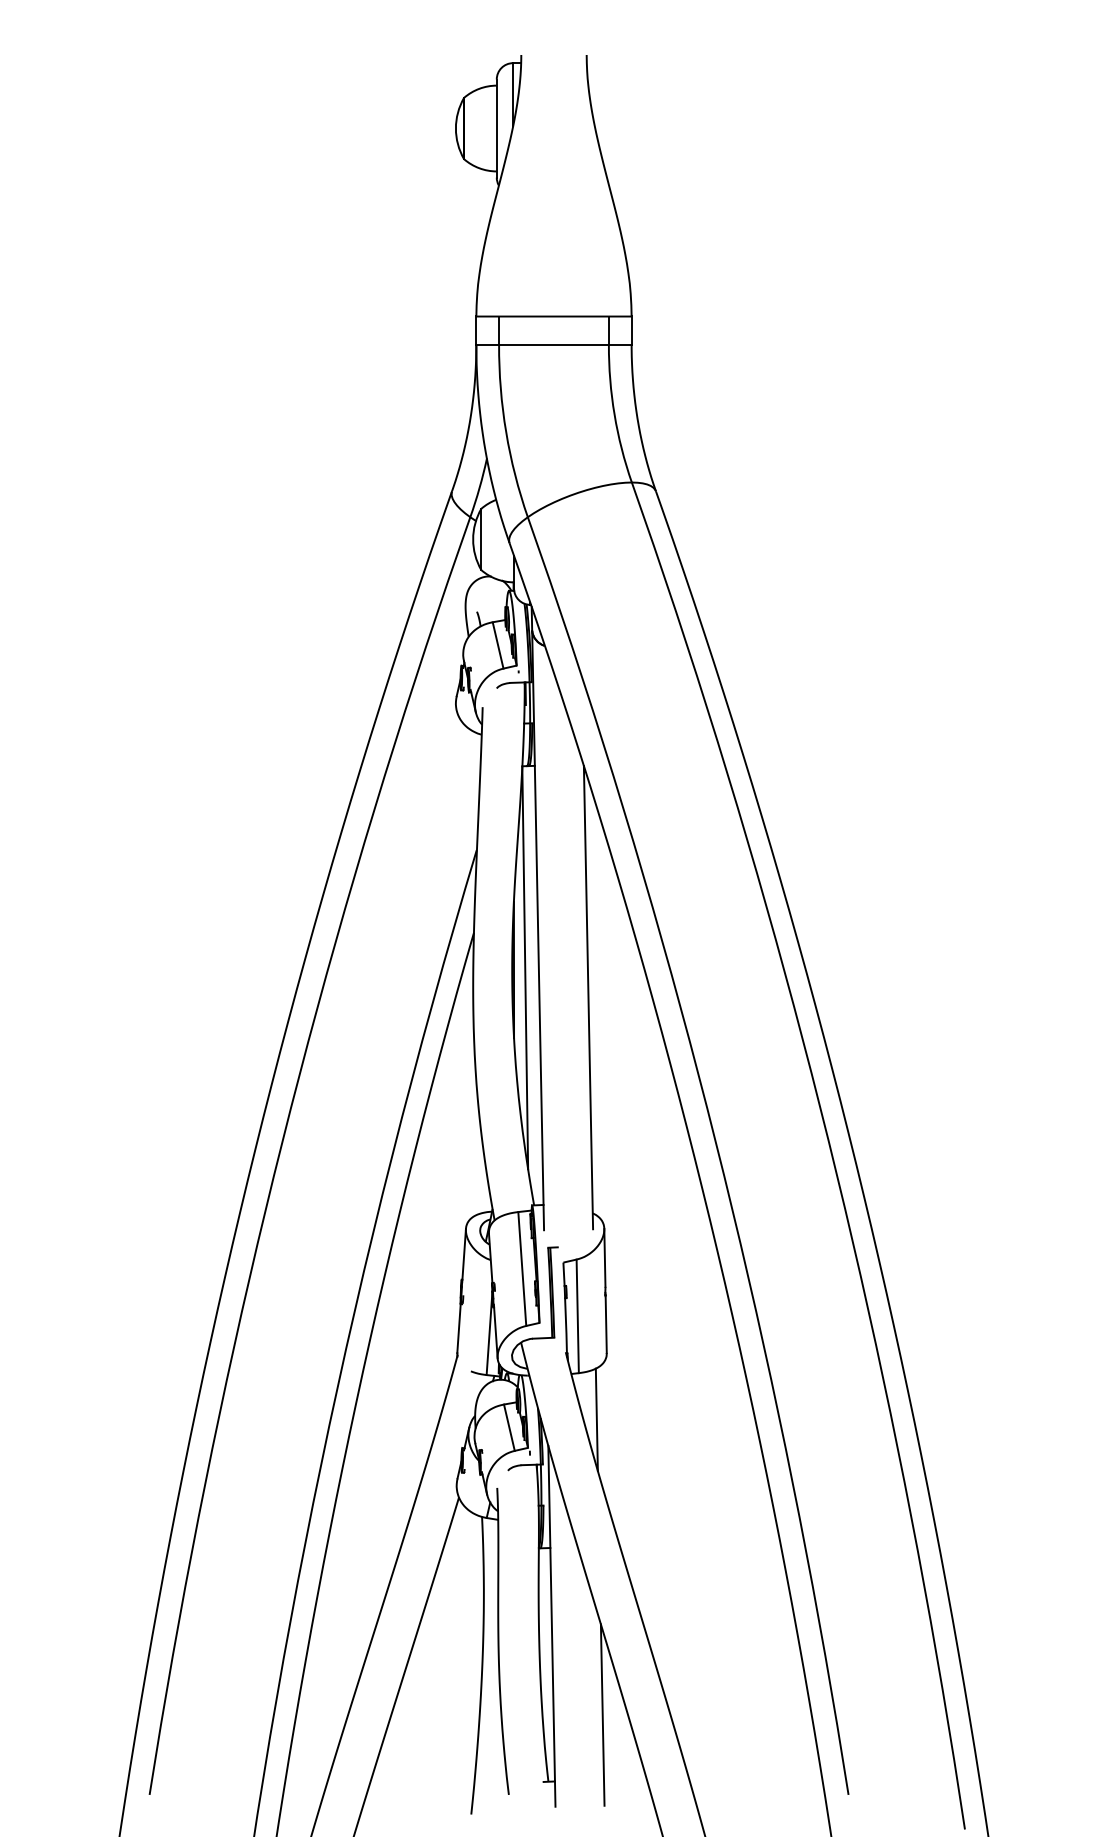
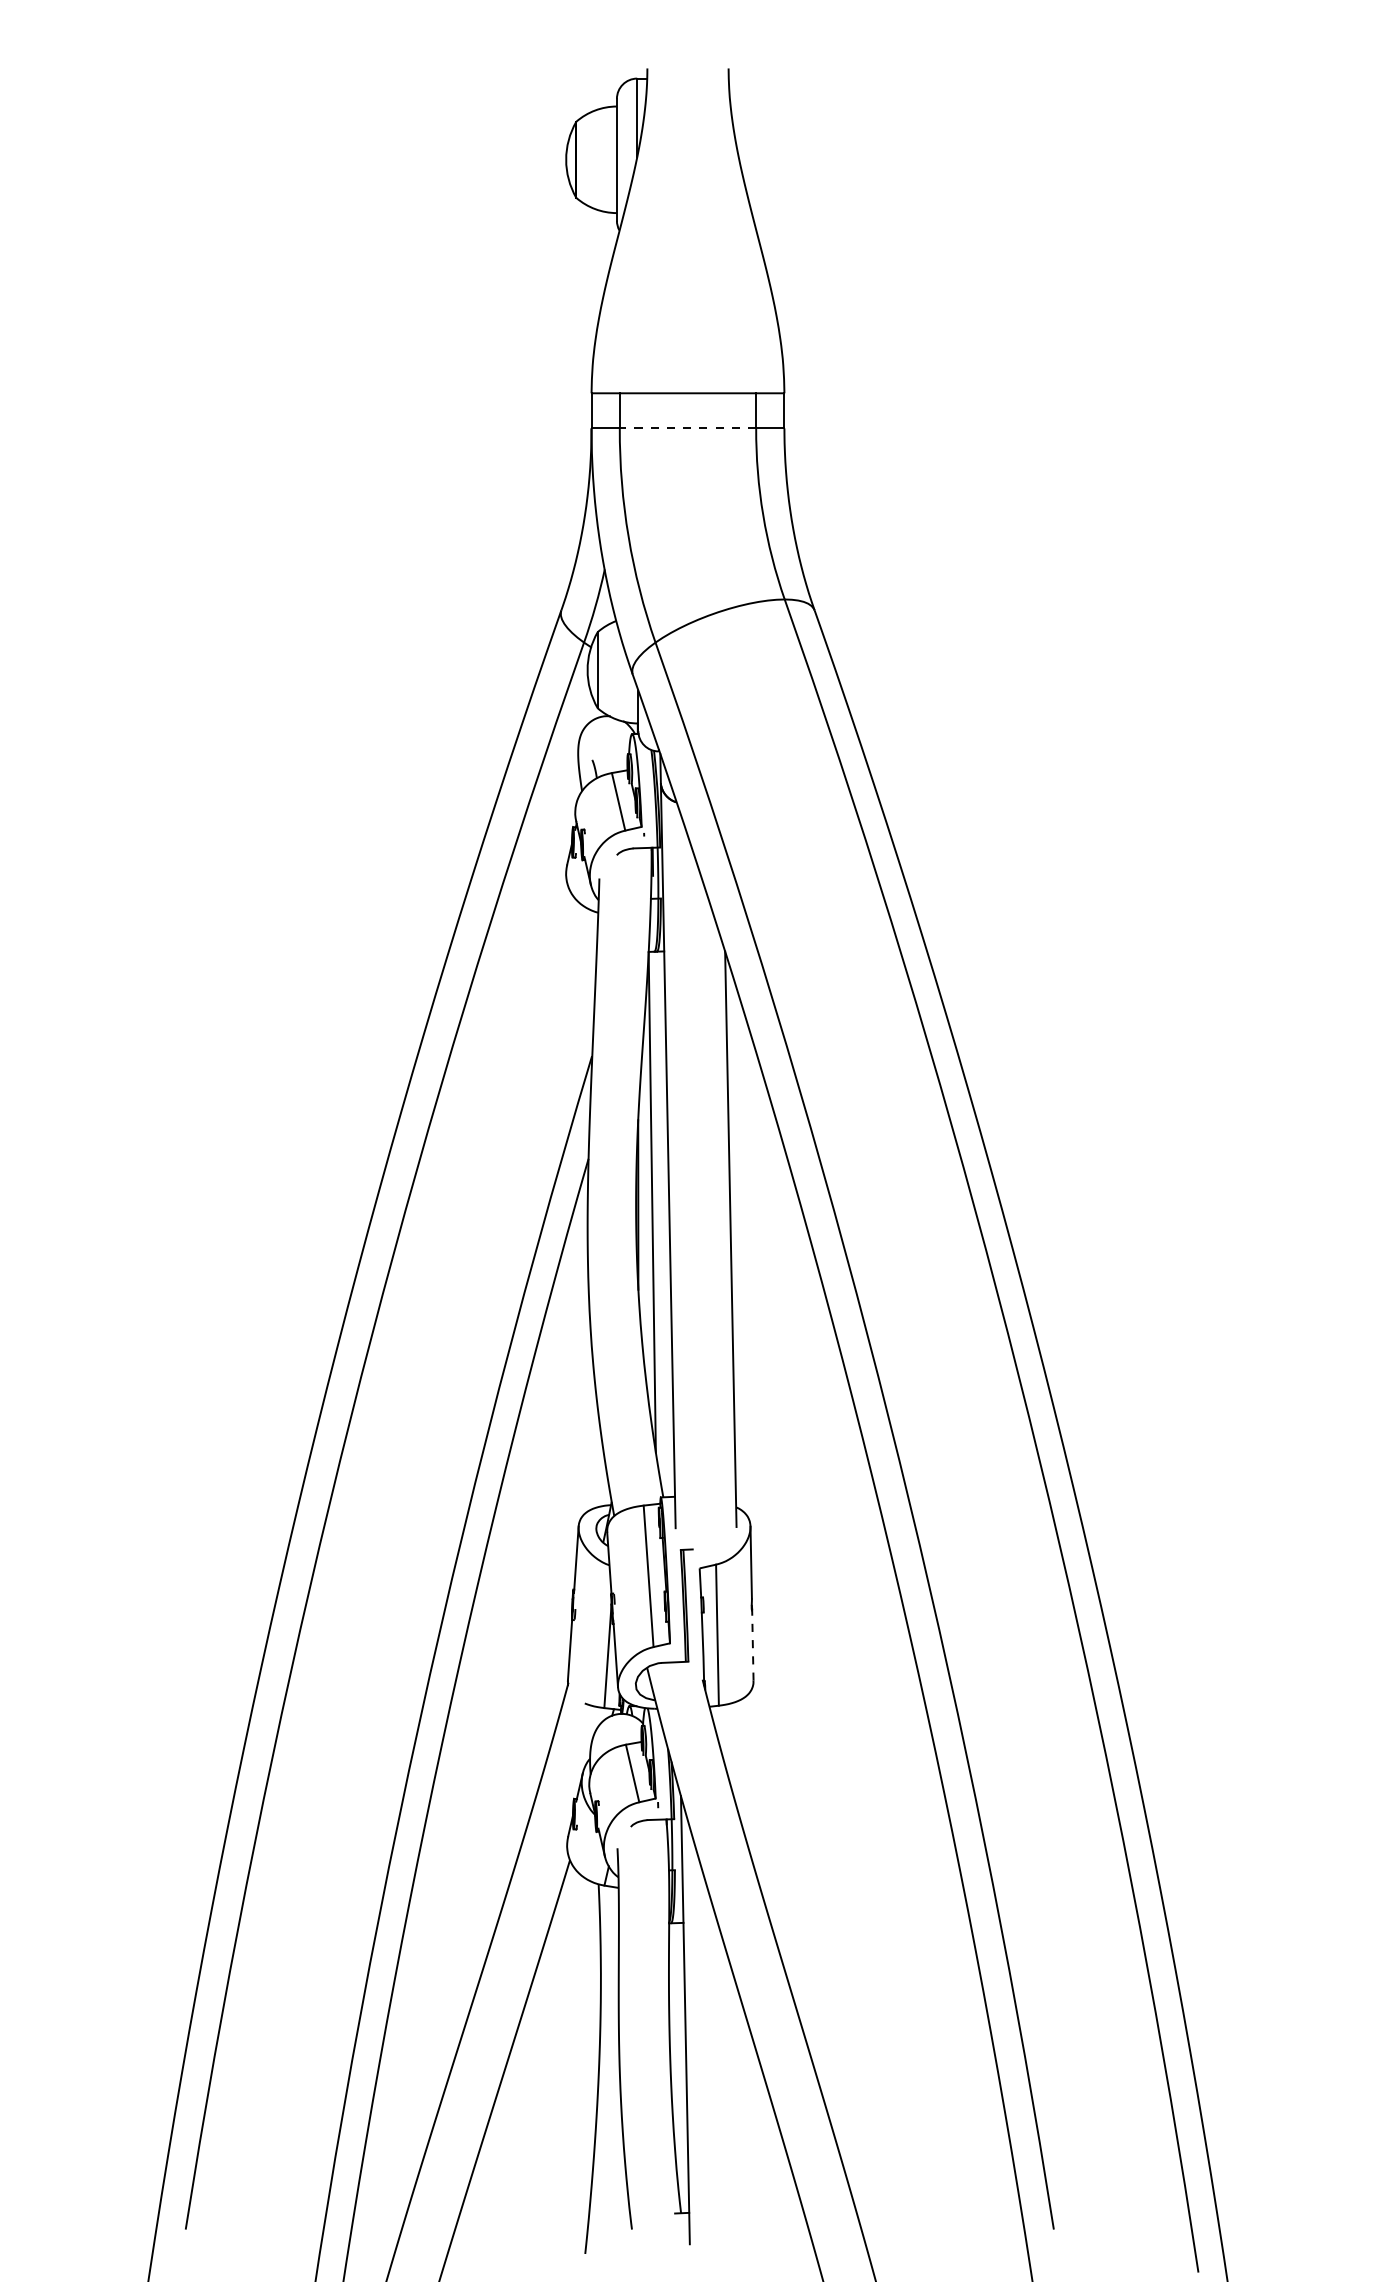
line: (553, 344) -> (687, 428), solid -> dashed
line: (605, 1323) -> (752, 1644), solid -> dashed
line: (596, 1419) -> (740, 1763), removed
line: (602, 1715) -> (748, 2130), removed

